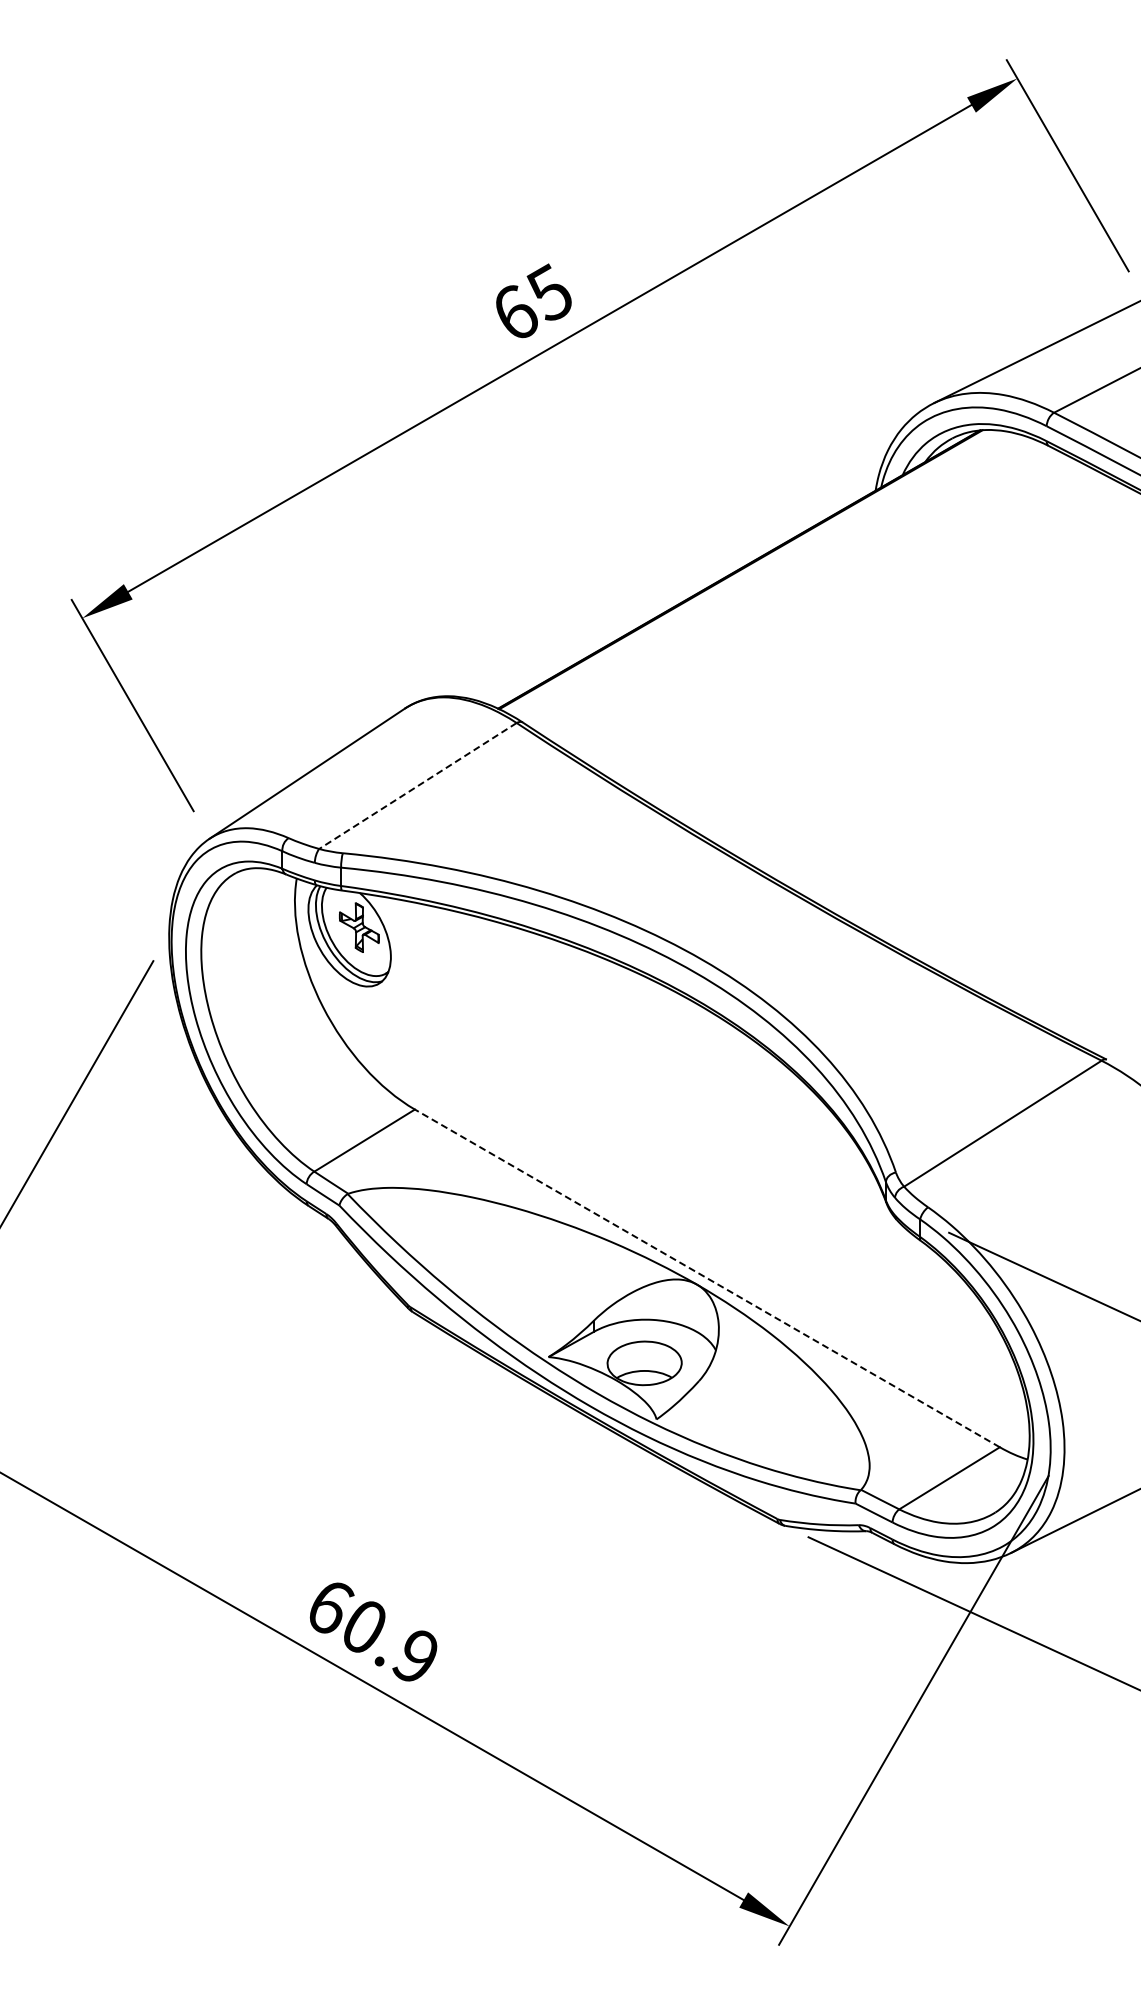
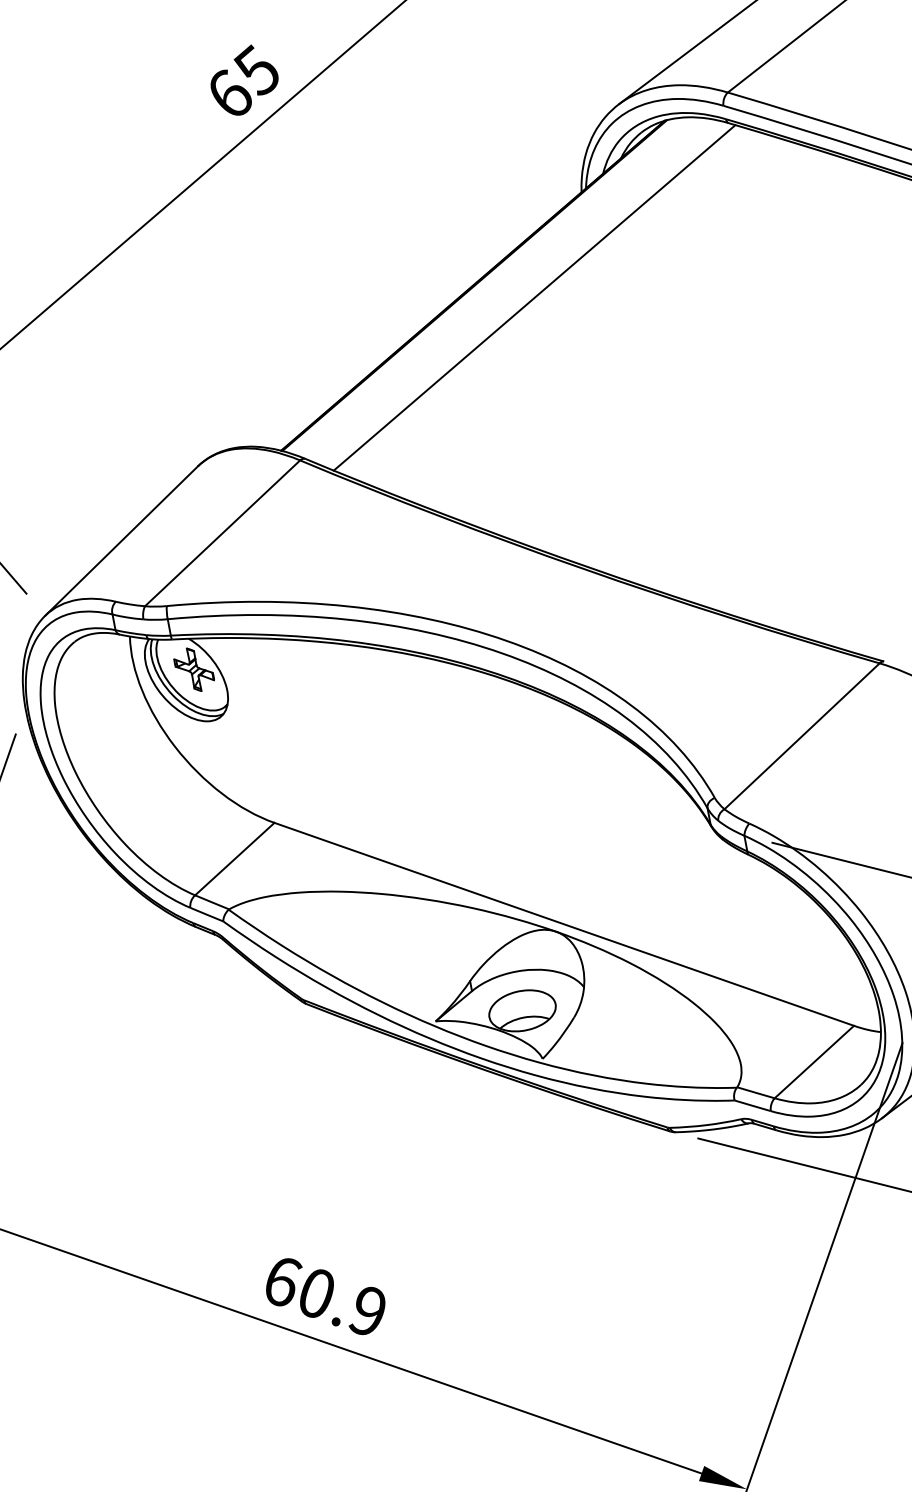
line: (802, 594) -> (533, 297), added
line: (417, 786) -> (222, 533), dashed -> solid
line: (707, 1278) -> (564, 924), dashed -> solid

